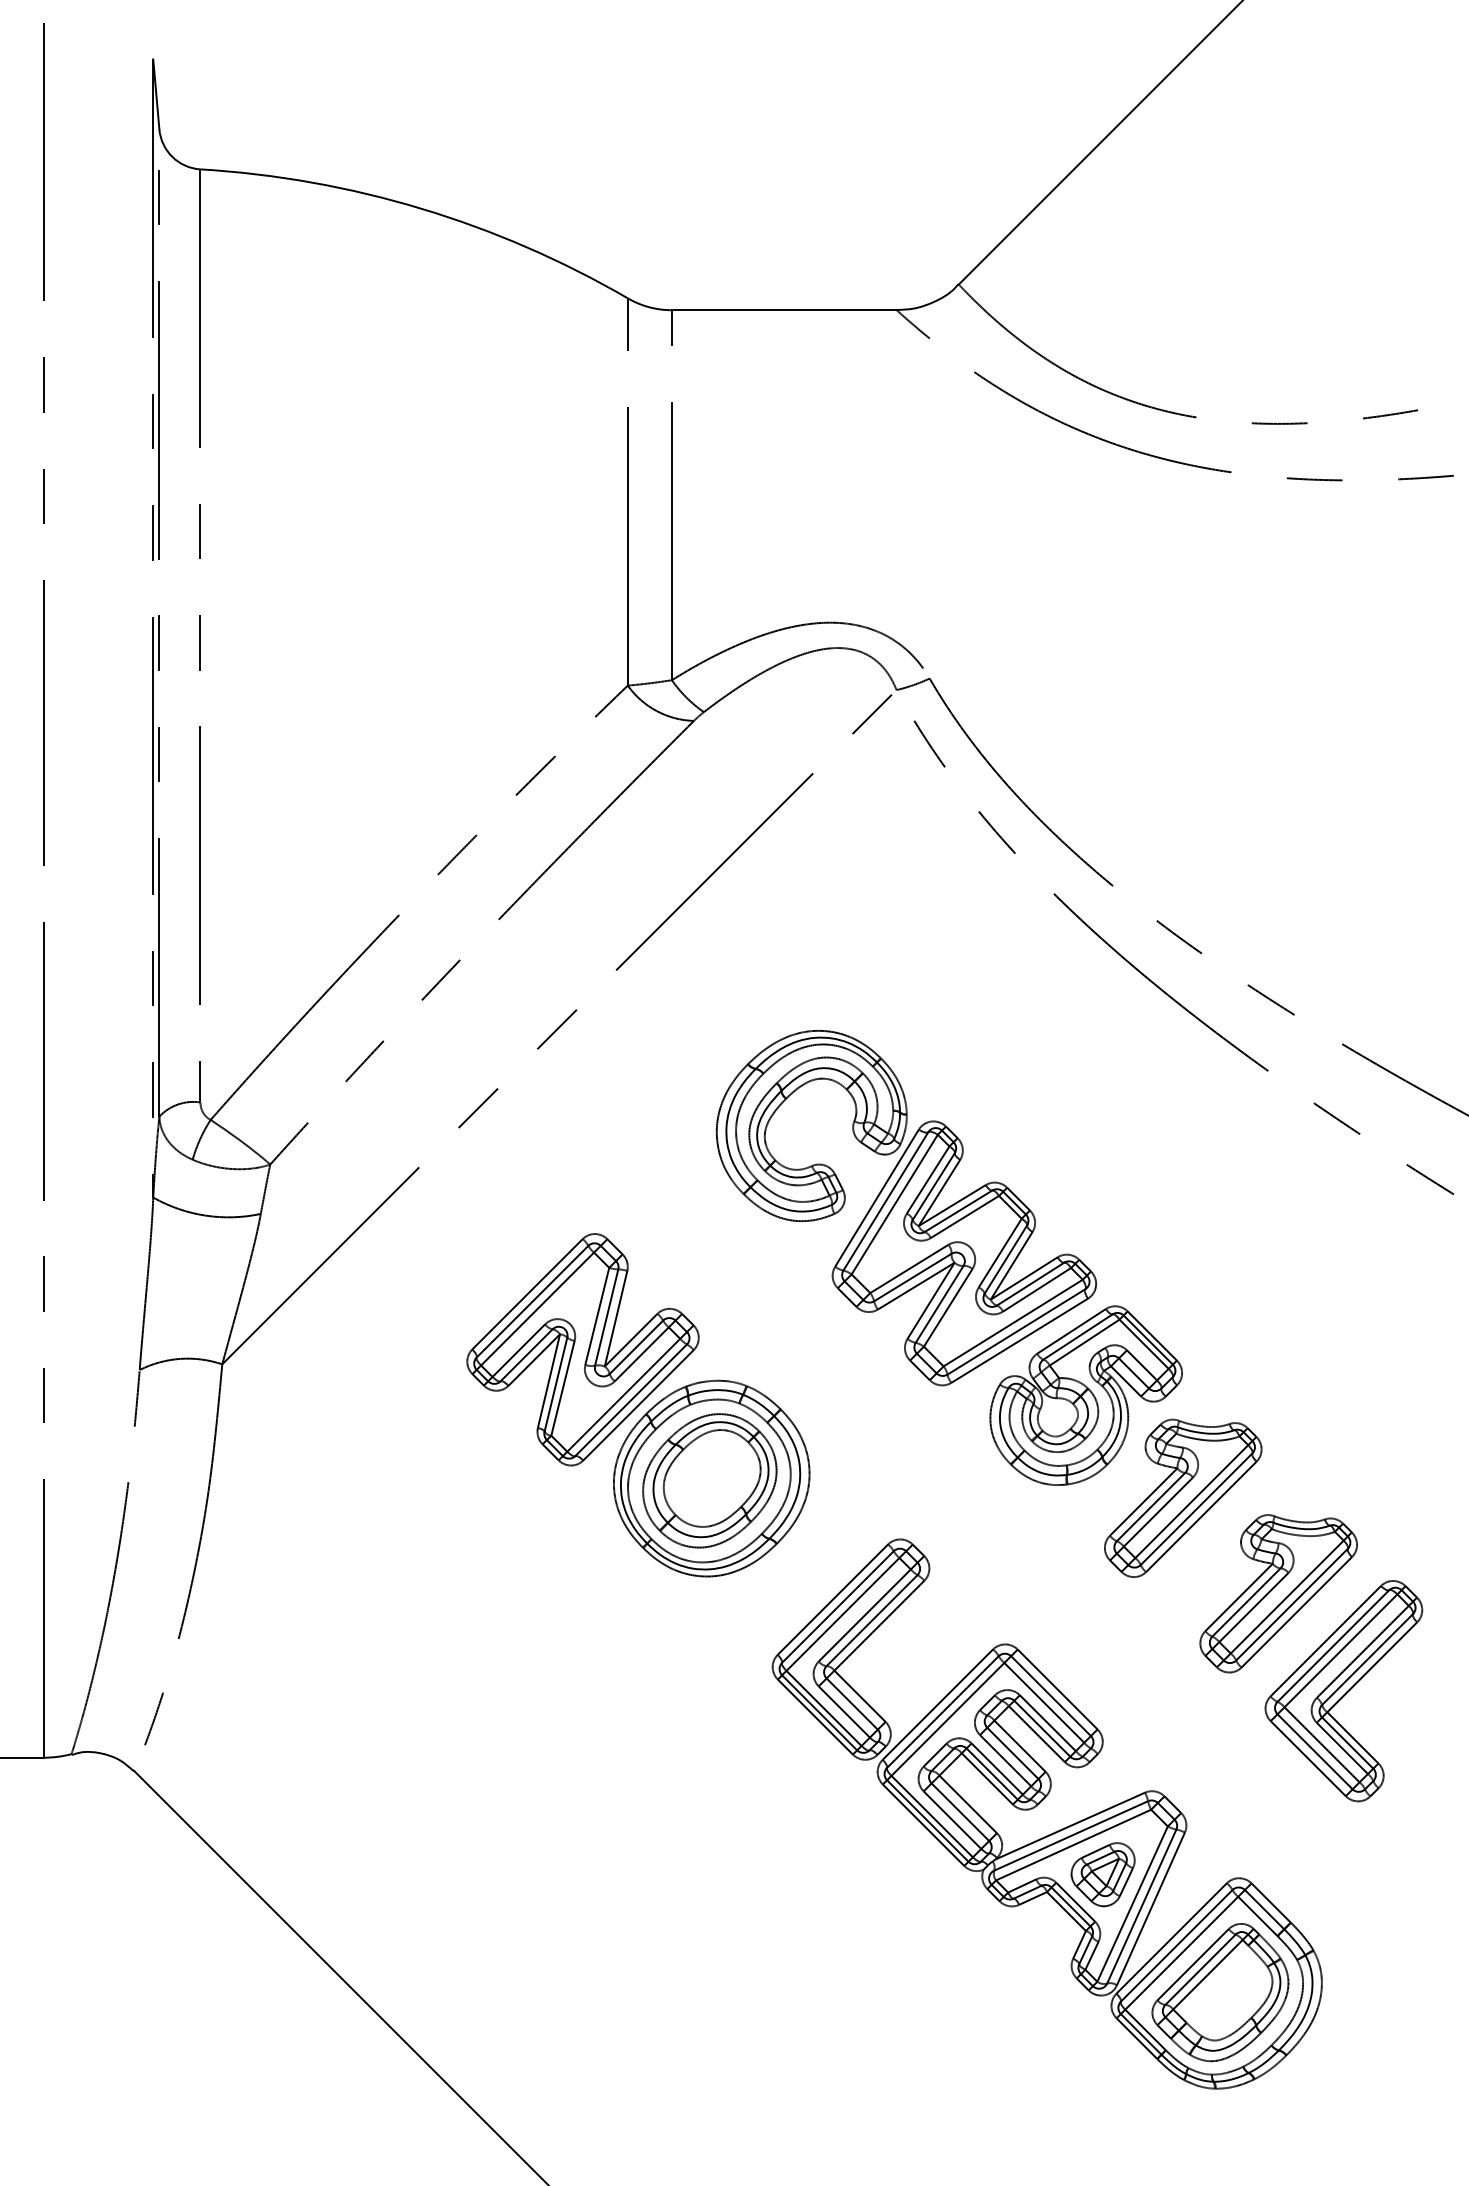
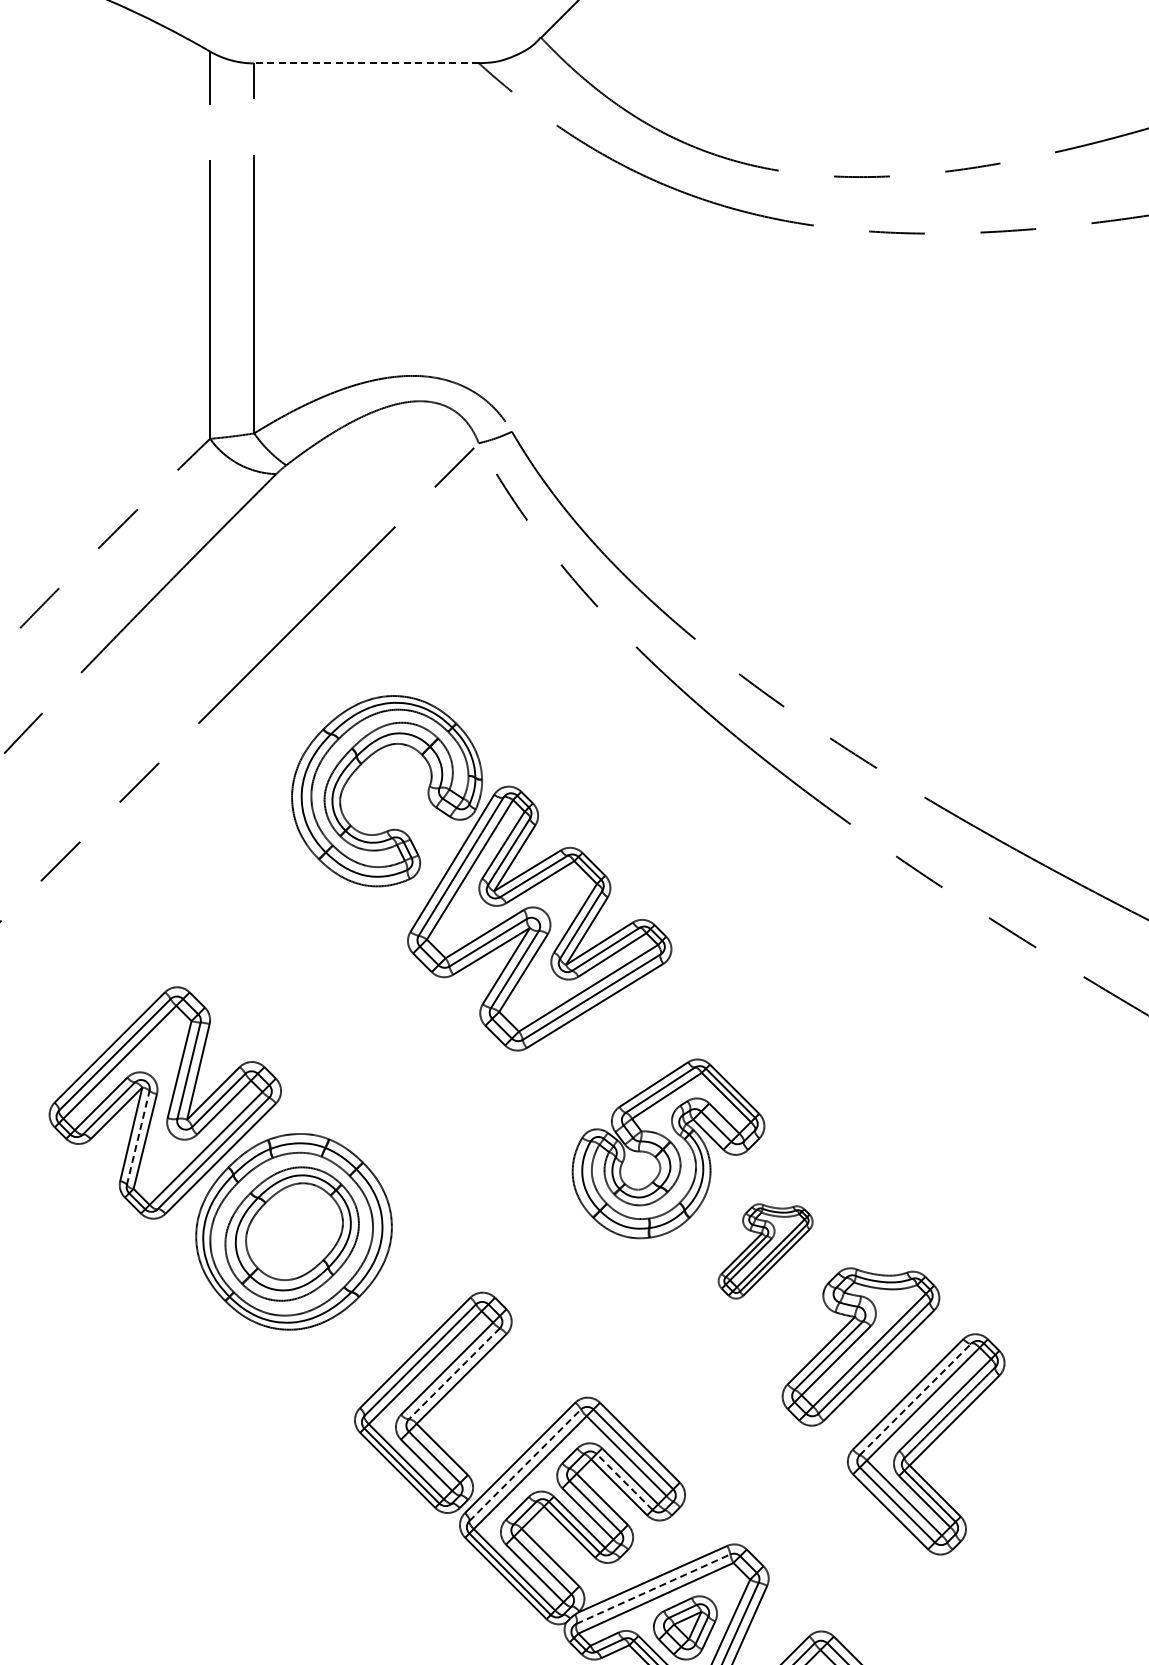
line: (783, 310) -> (365, 63), solid -> dashed
part: (905, 1208) -> (480, 873), moved
line: (556, 1384) -> (138, 1137), solid -> dashed
part: (1183, 1497) -> (765, 1250), size x0.6
line: (871, 1620) -> (453, 1373), solid -> dashed
line: (1333, 1646) -> (915, 1399), solid -> dashed
line: (942, 1712) -> (524, 1465), solid -> dashed
line: (1042, 1728) -> (624, 1481), solid -> dashed
line: (1071, 1835) -> (653, 1588), solid -> dashed

